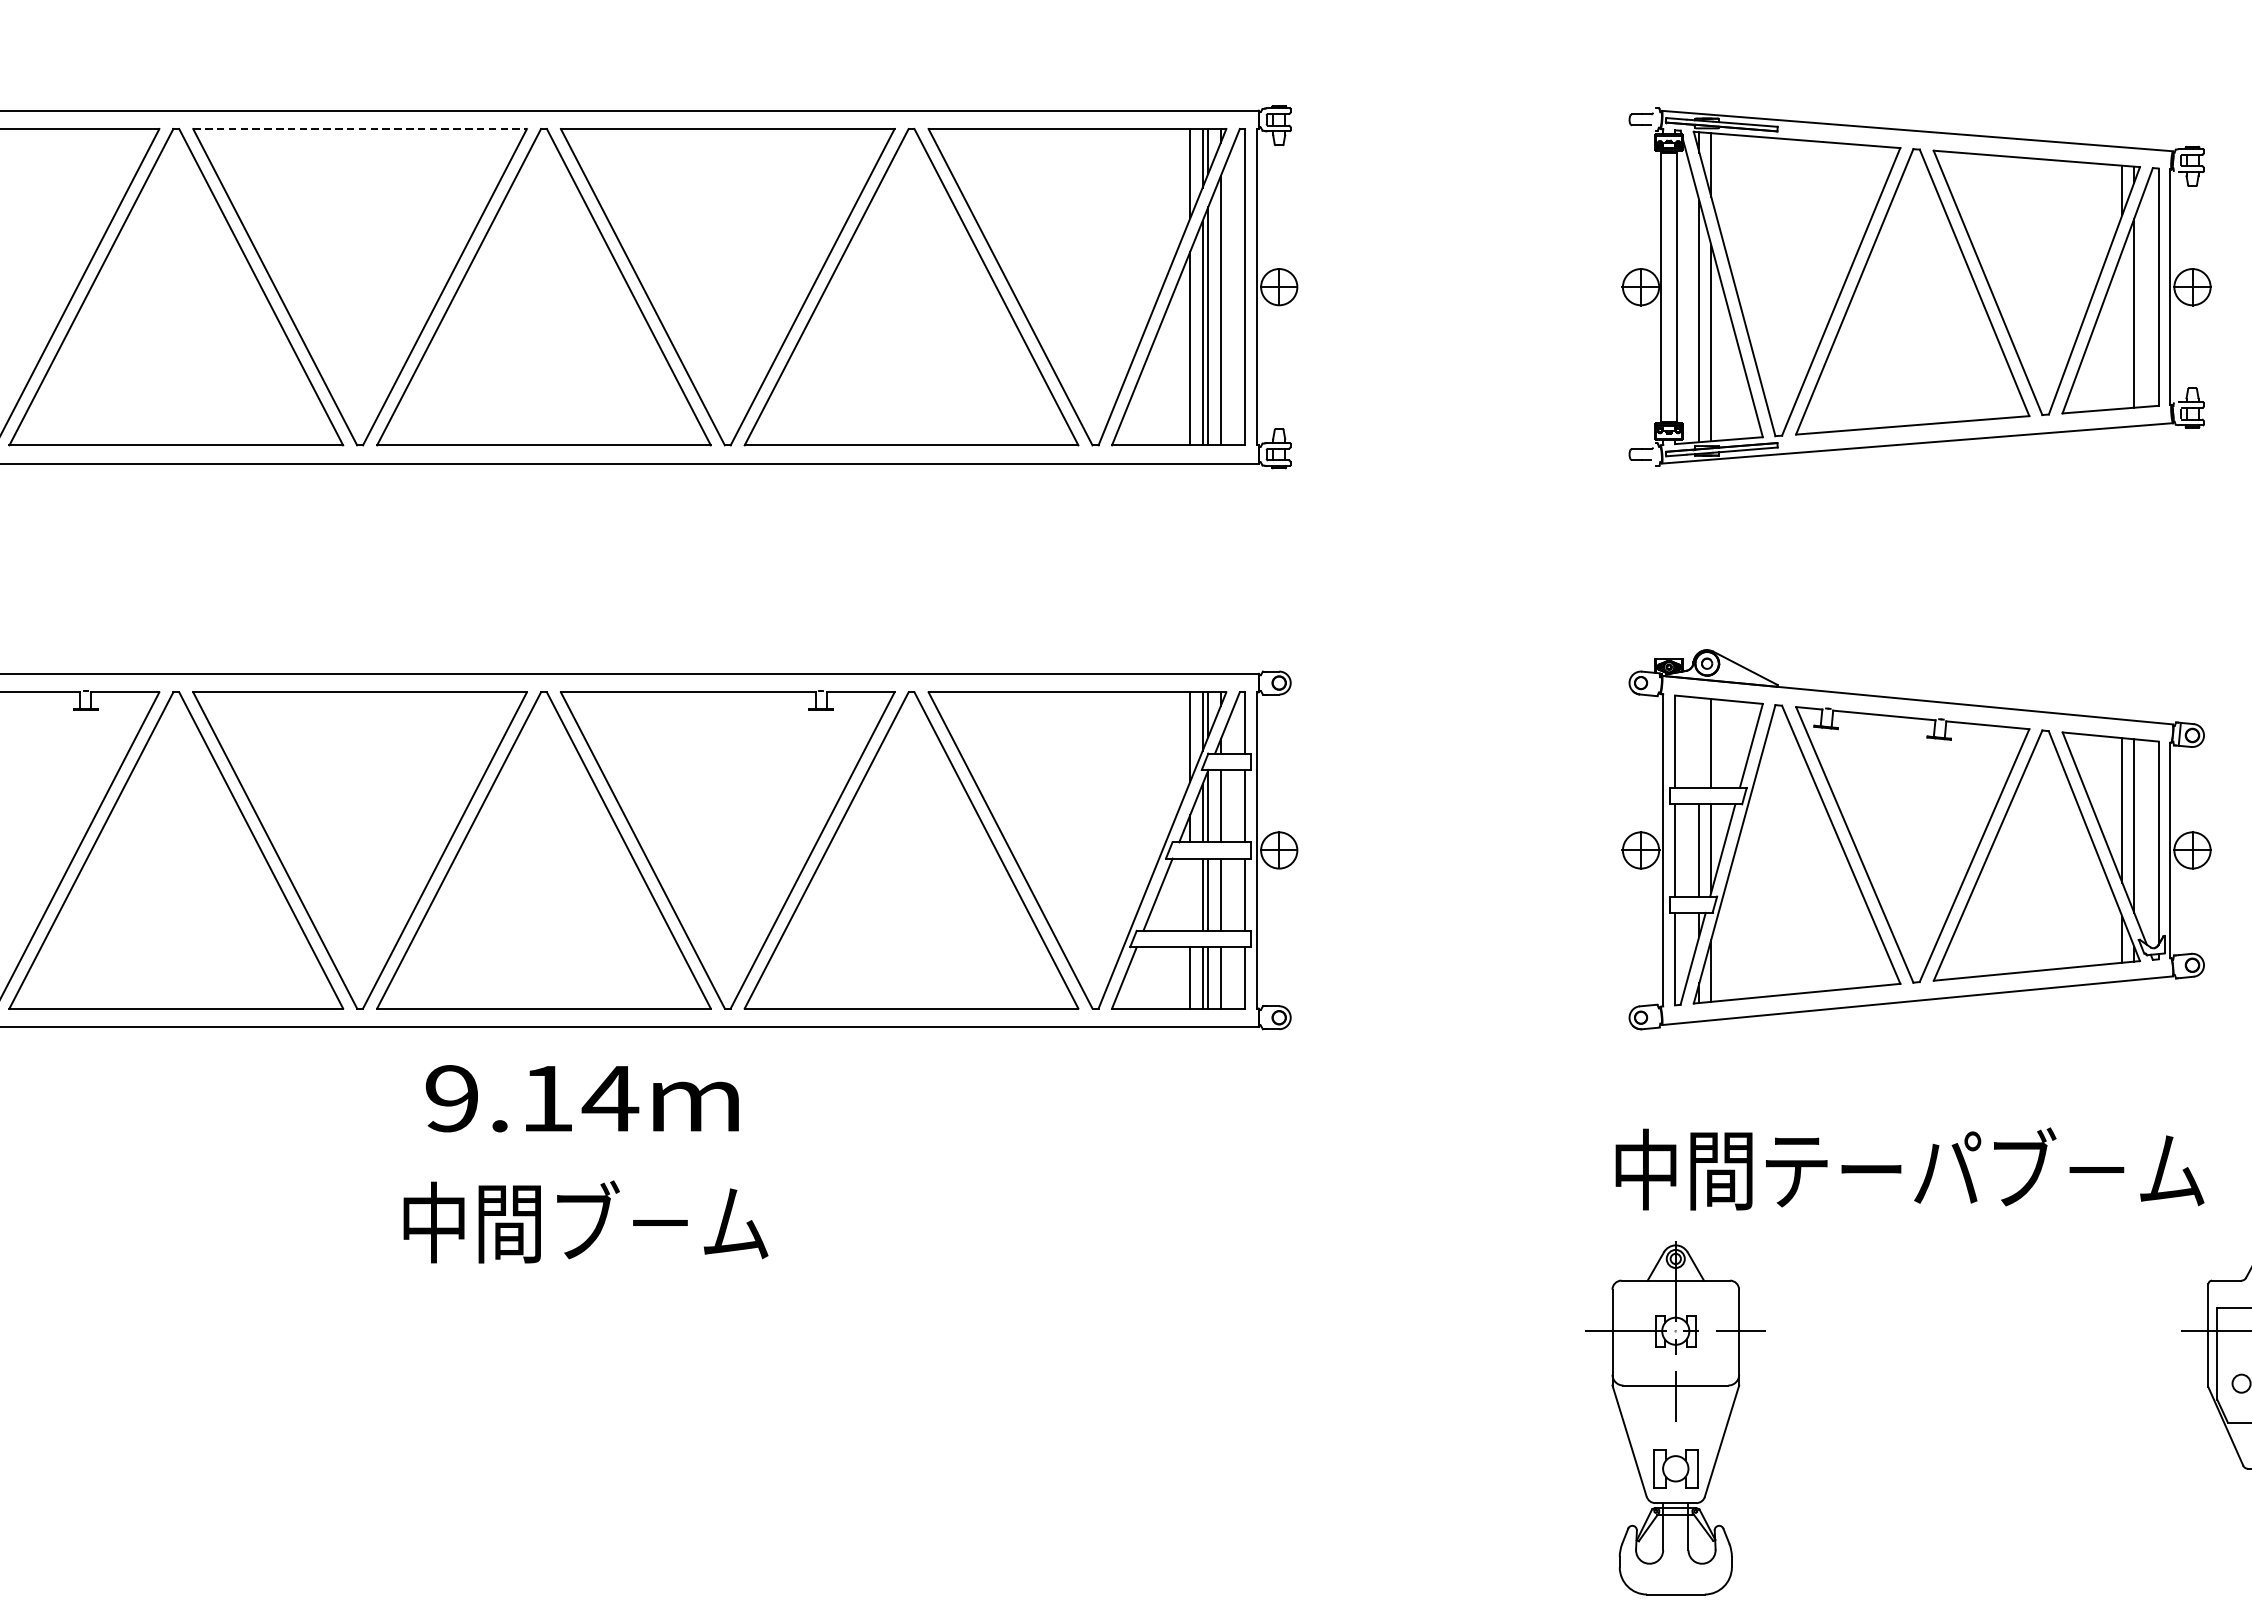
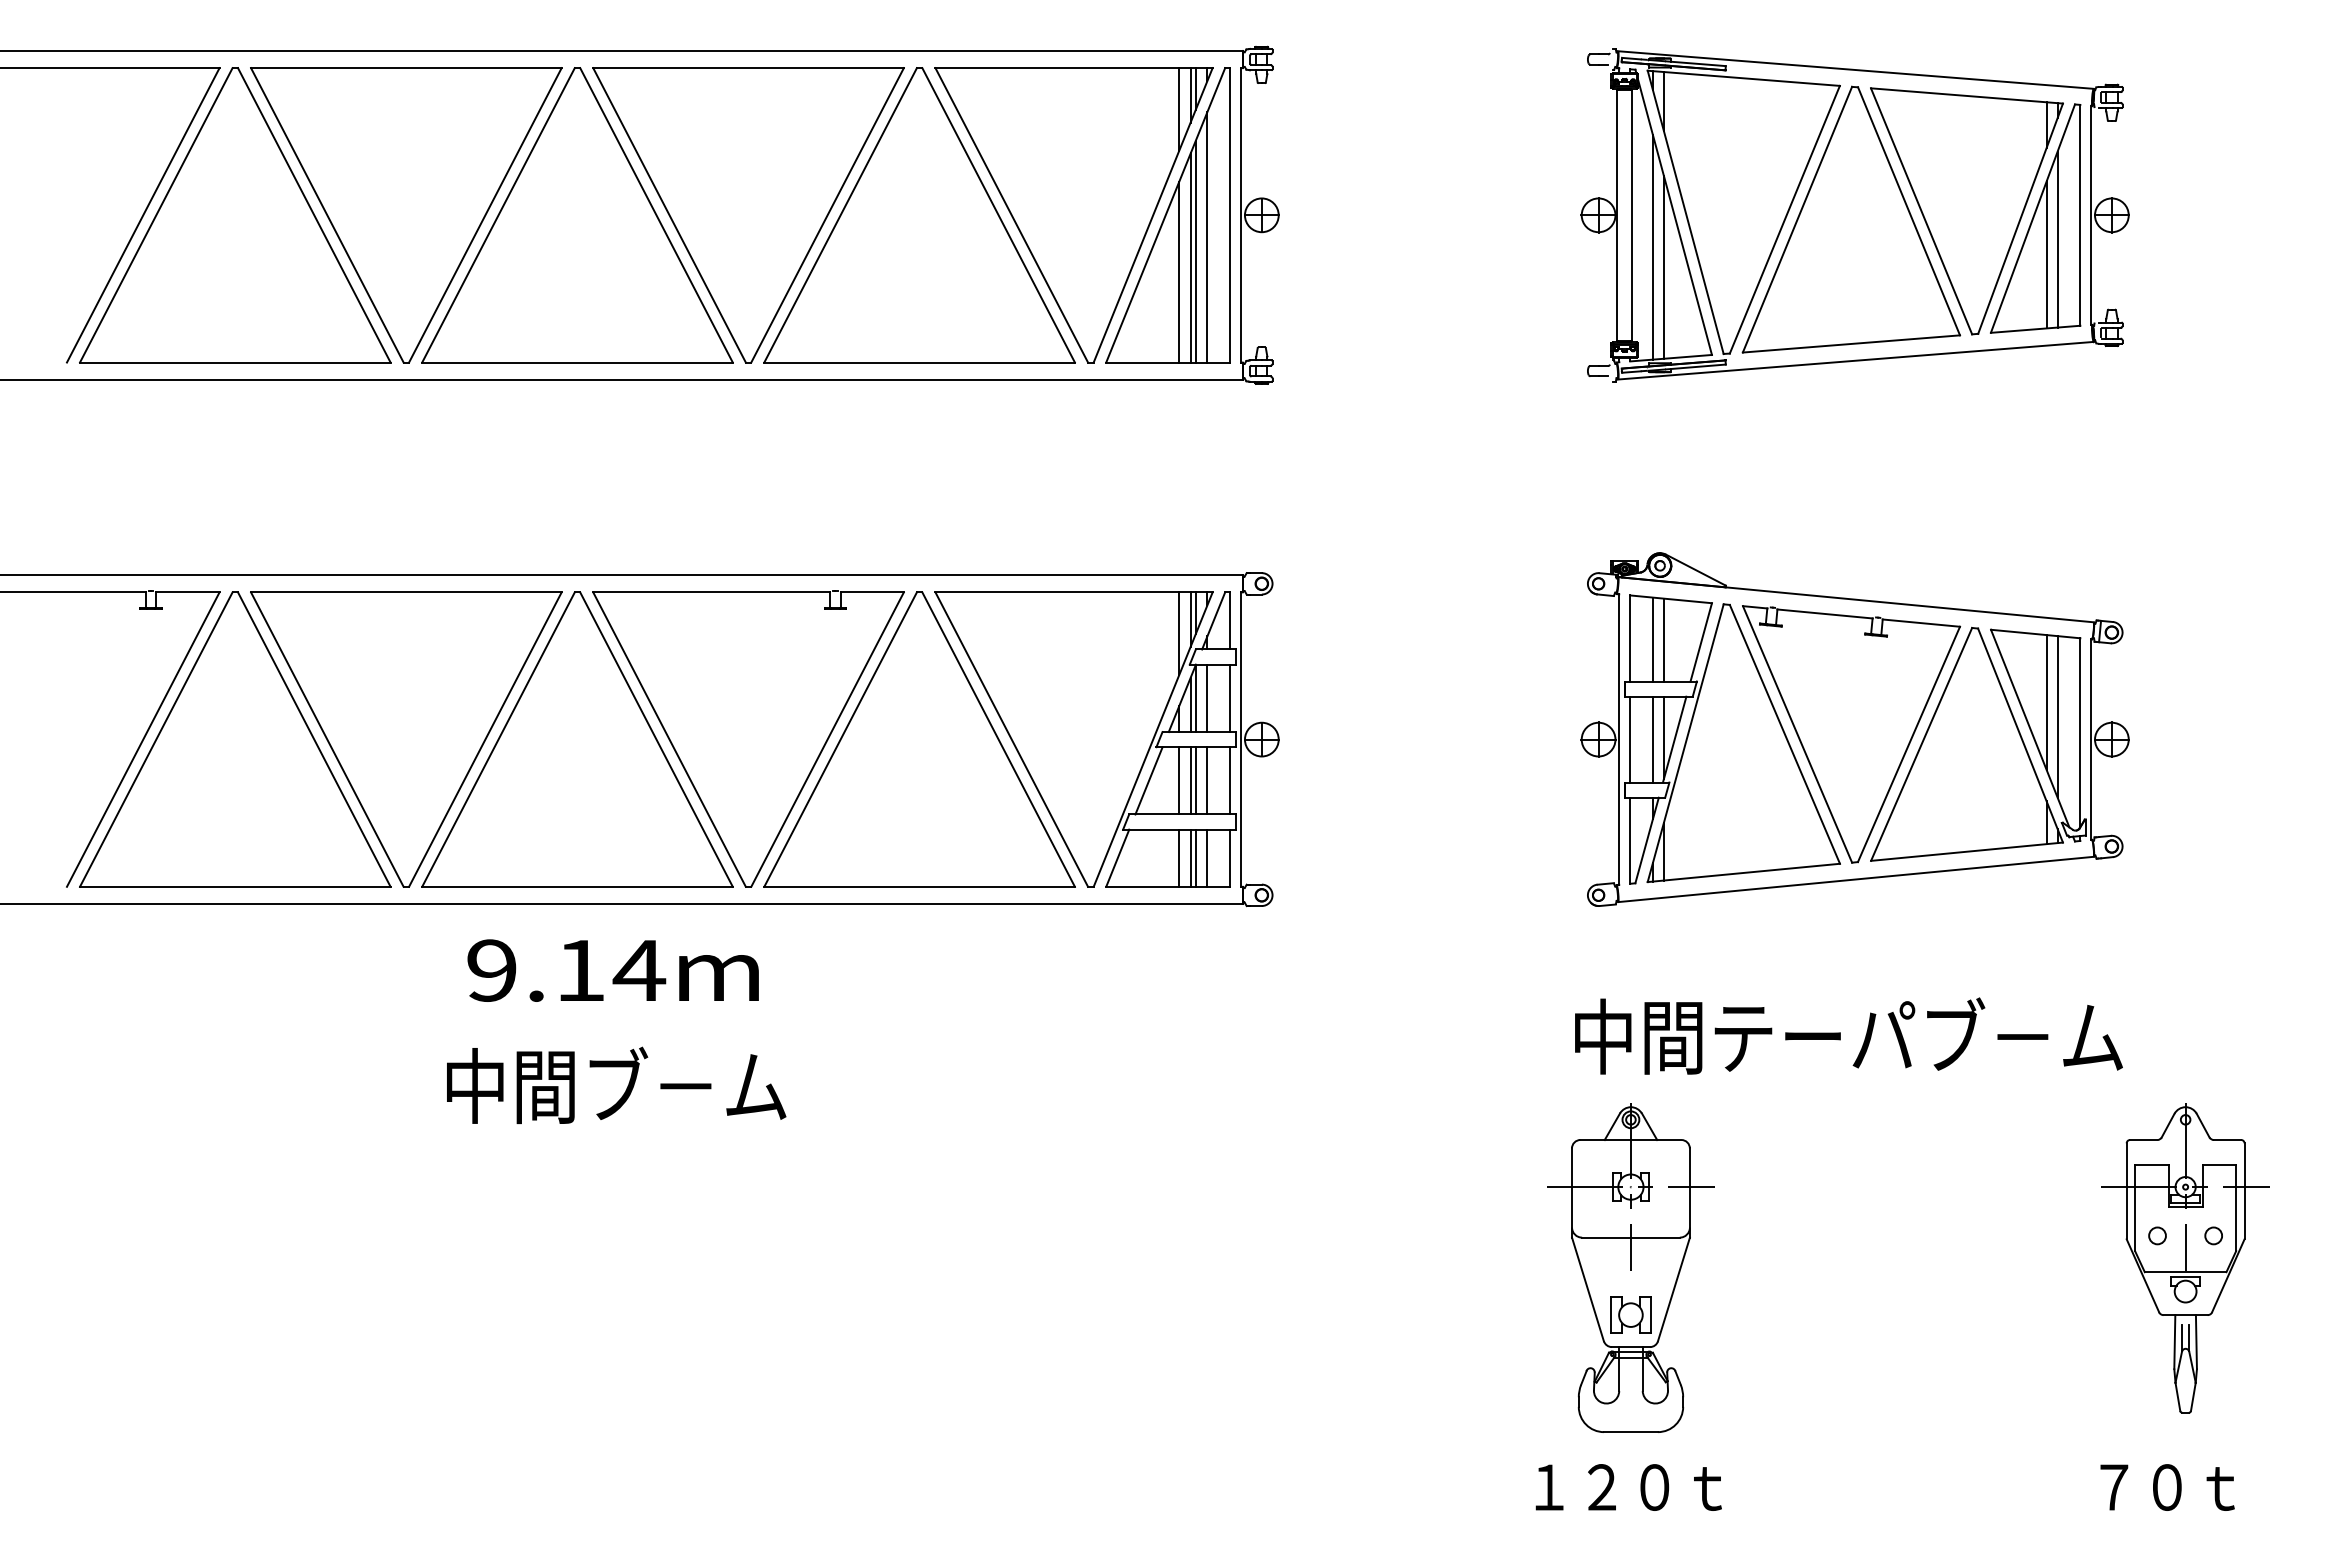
line: (360, 129) -> (406, 68), dashed -> solid
line: (2122, 329) -> (2046, 254), added
line: (1698, 742) -> (1652, 639), added
line: (1190, 894) -> (1179, 780), added

